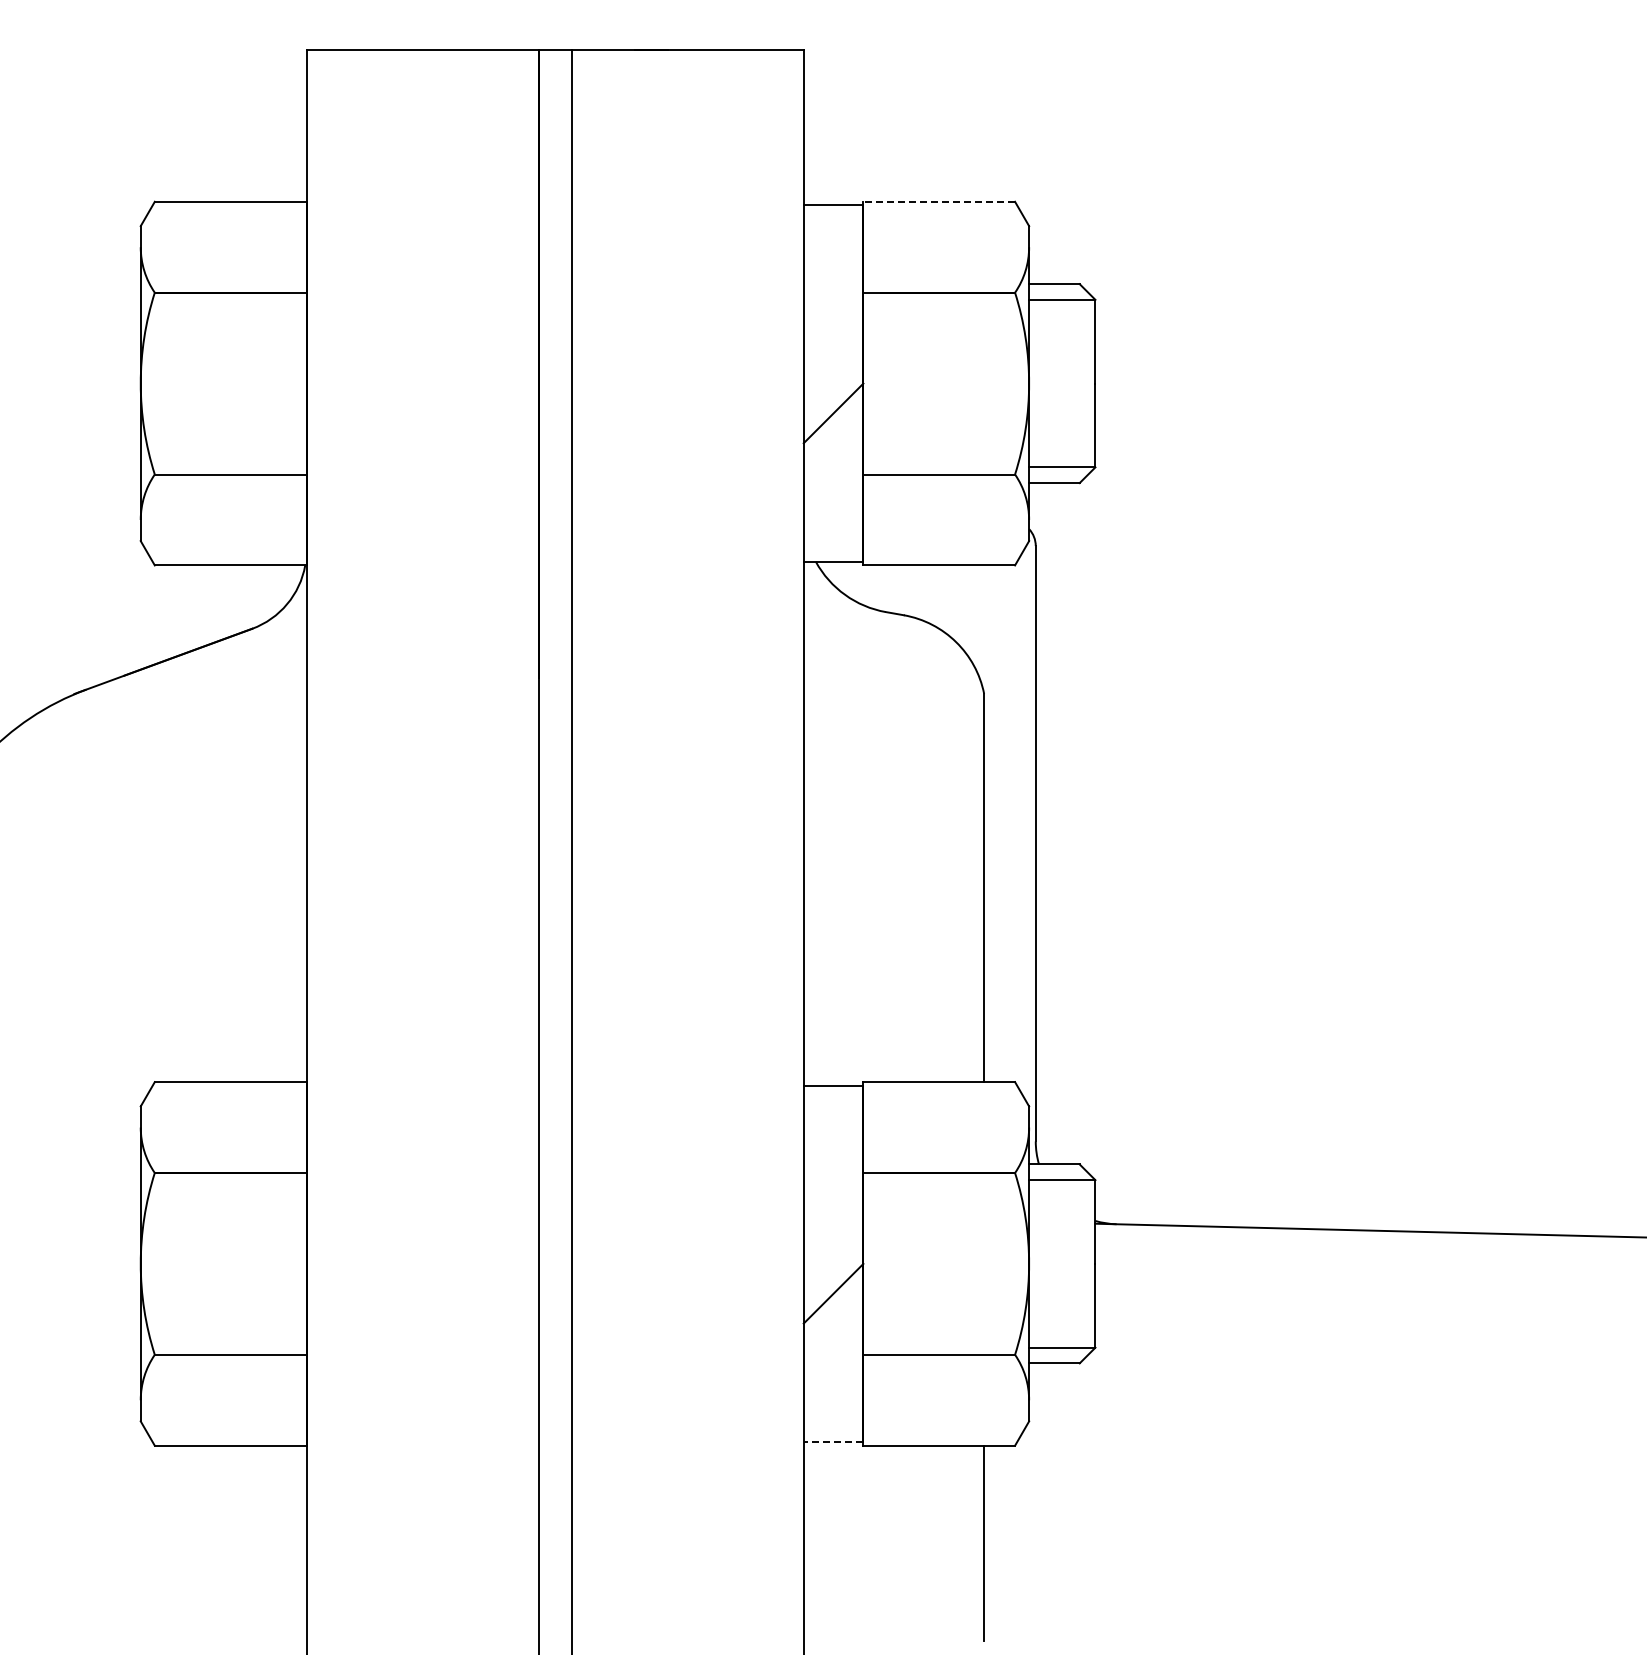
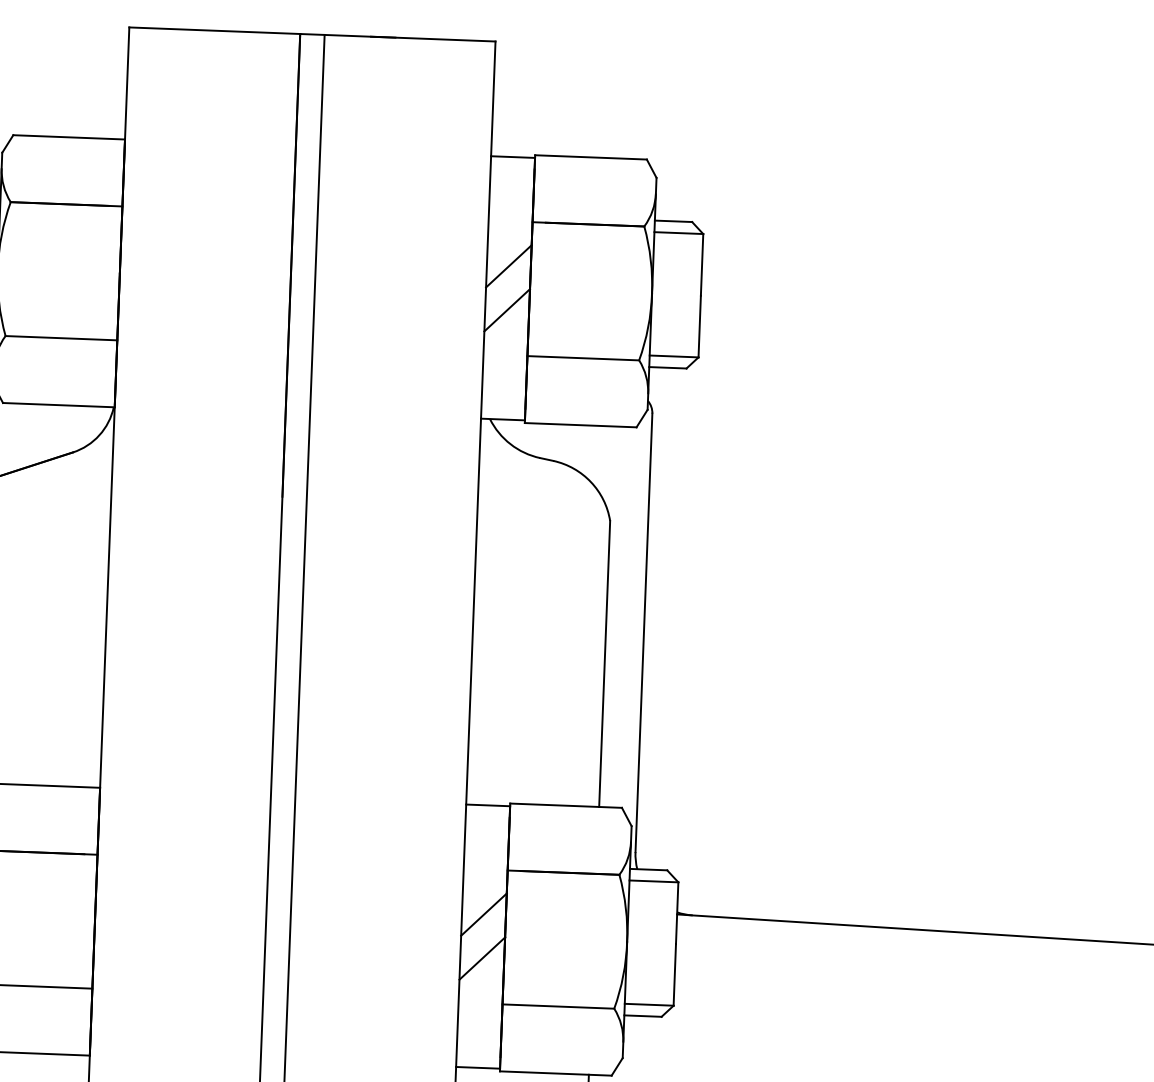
line: (939, 201) -> (591, 157), dashed -> solid
line: (833, 353) -> (508, 266), added
line: (833, 1233) -> (483, 914), added
line: (833, 1442) -> (478, 1068), dashed -> solid

